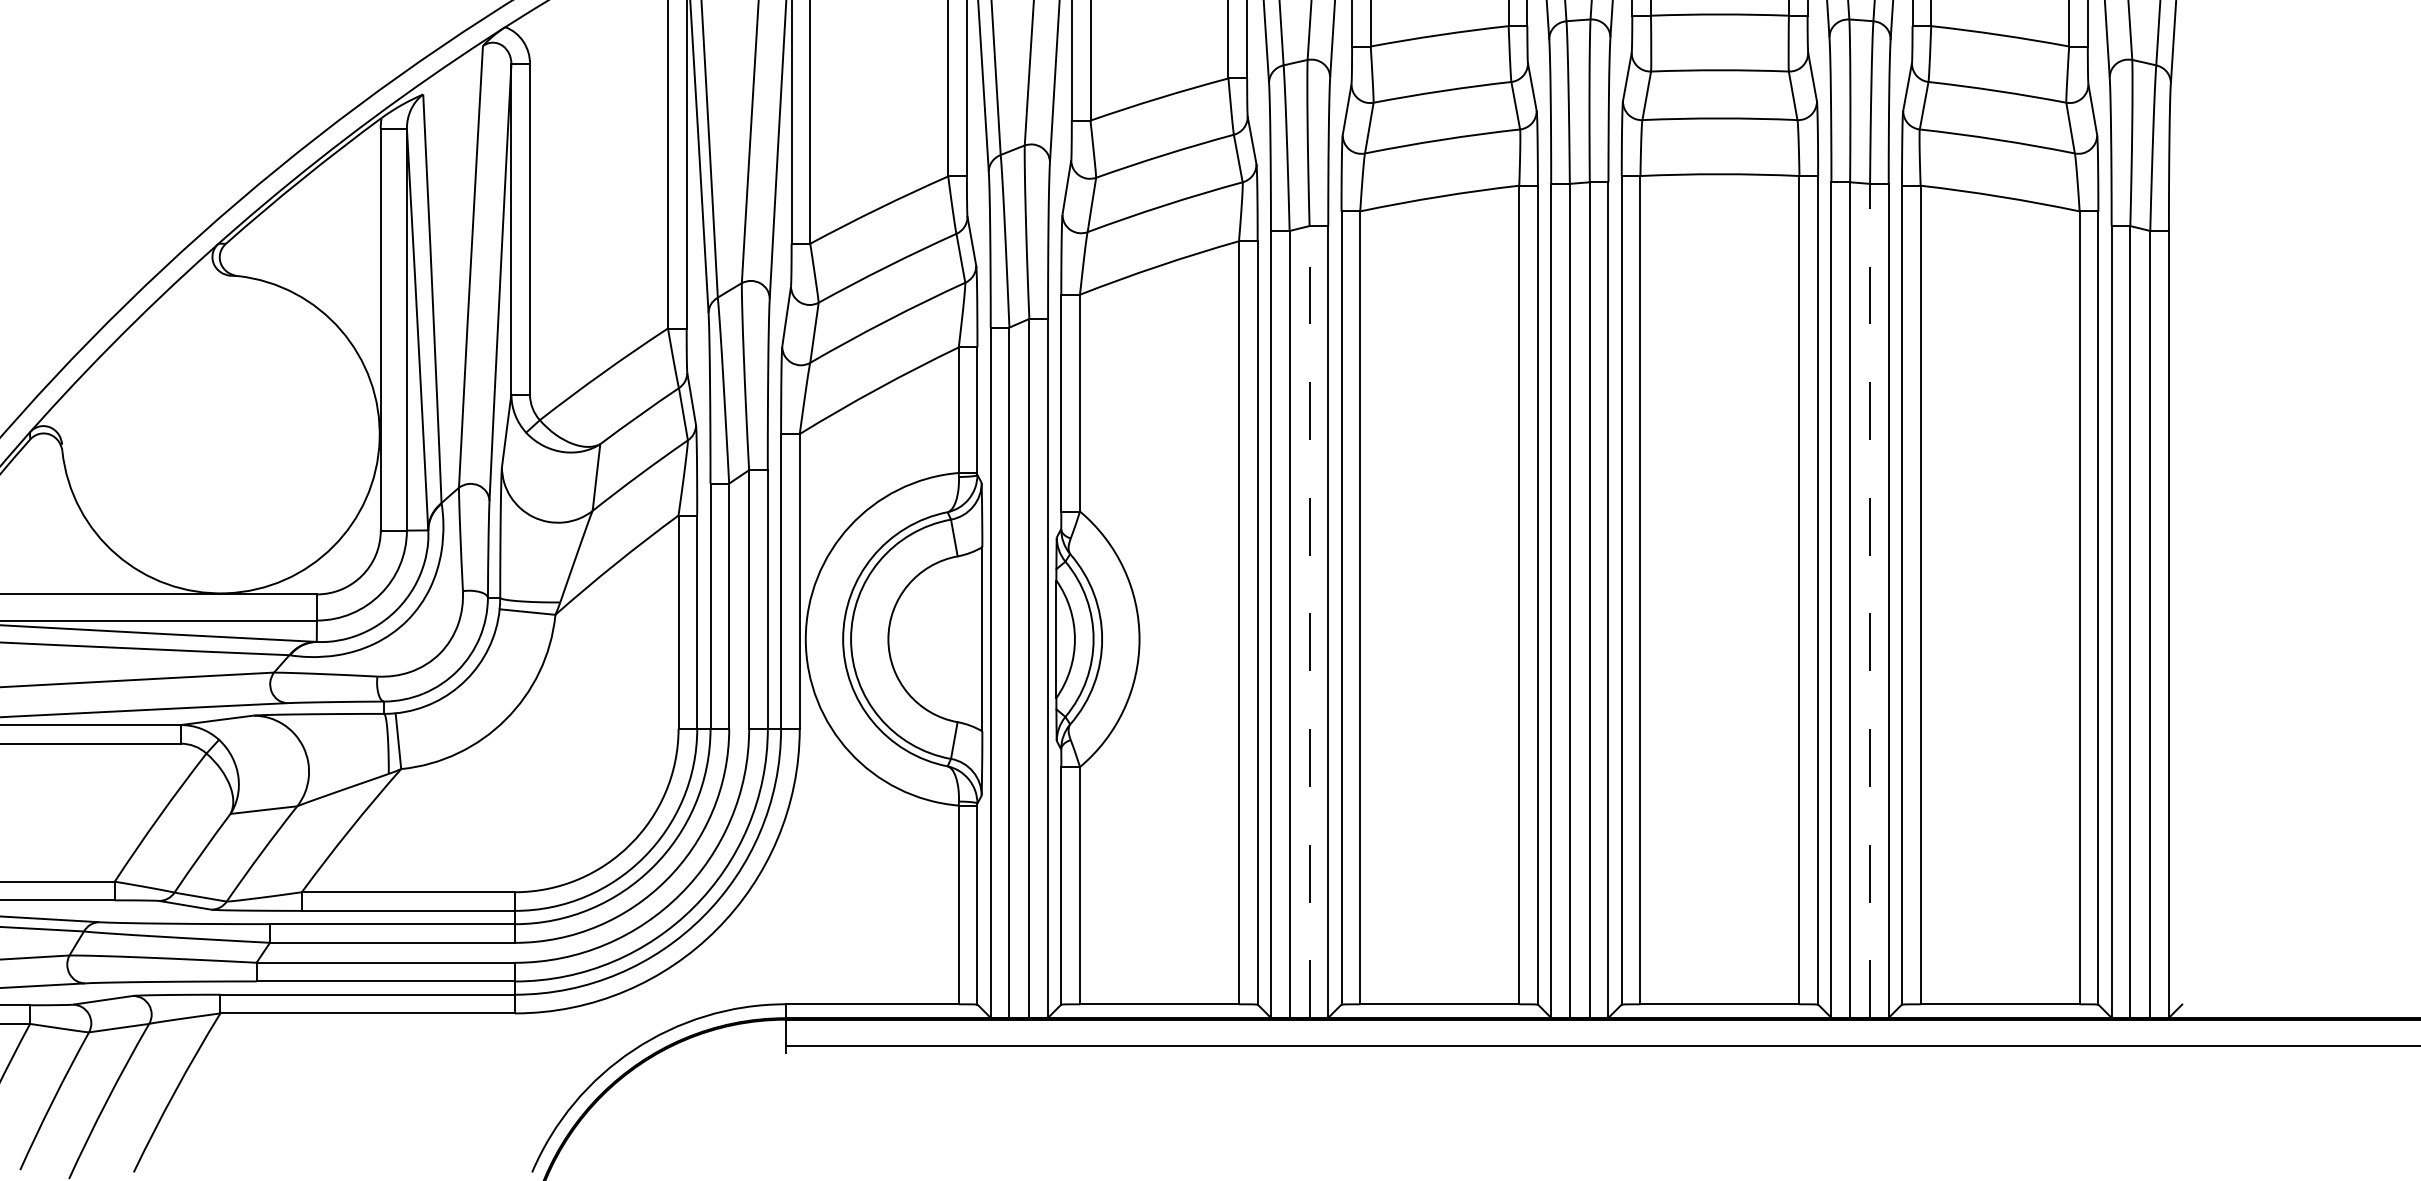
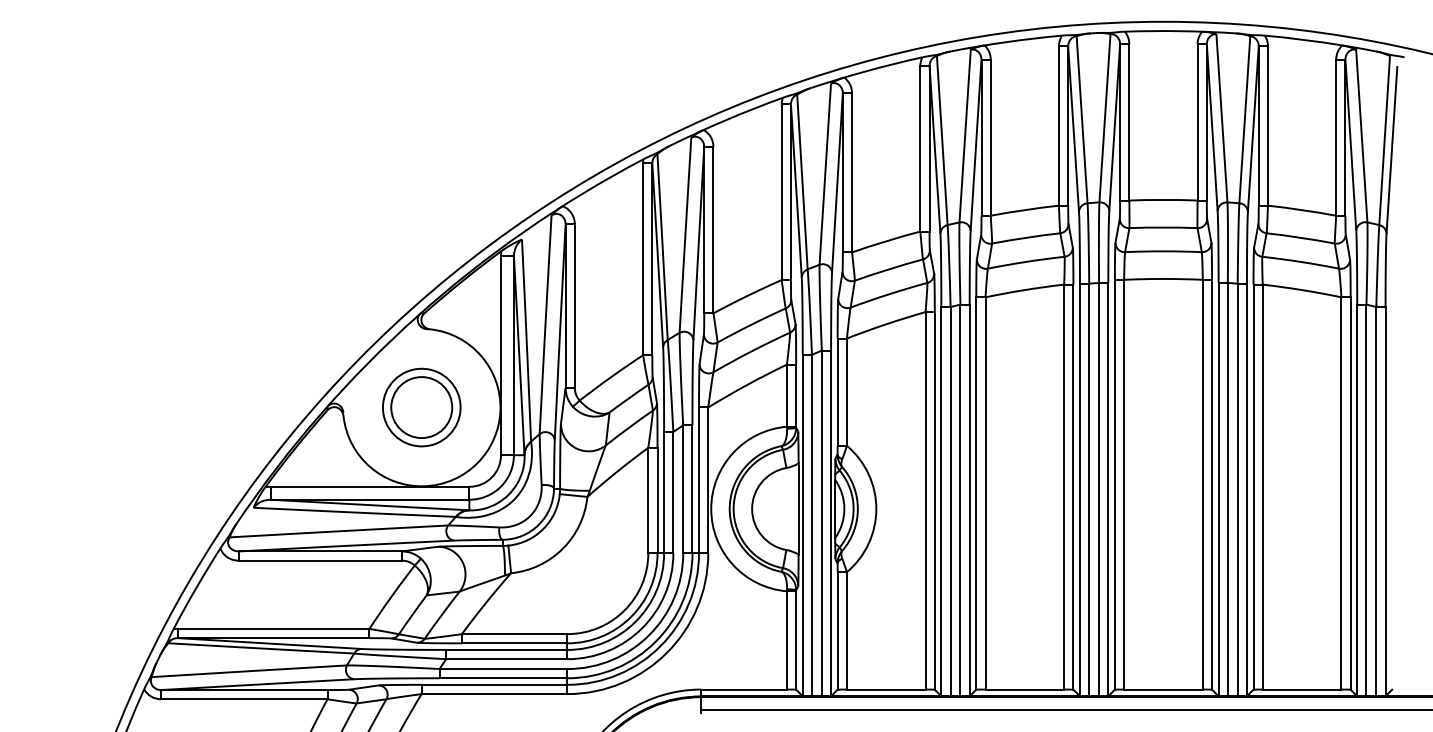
part: (220, 434) -> (421, 407), added
line: (1869, 599) -> (1237, 489), dashed -> solid
line: (1309, 622) -> (960, 500), dashed -> solid

